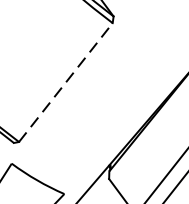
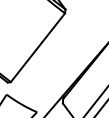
line: (65, 82) -> (37, 47), dashed -> solid

